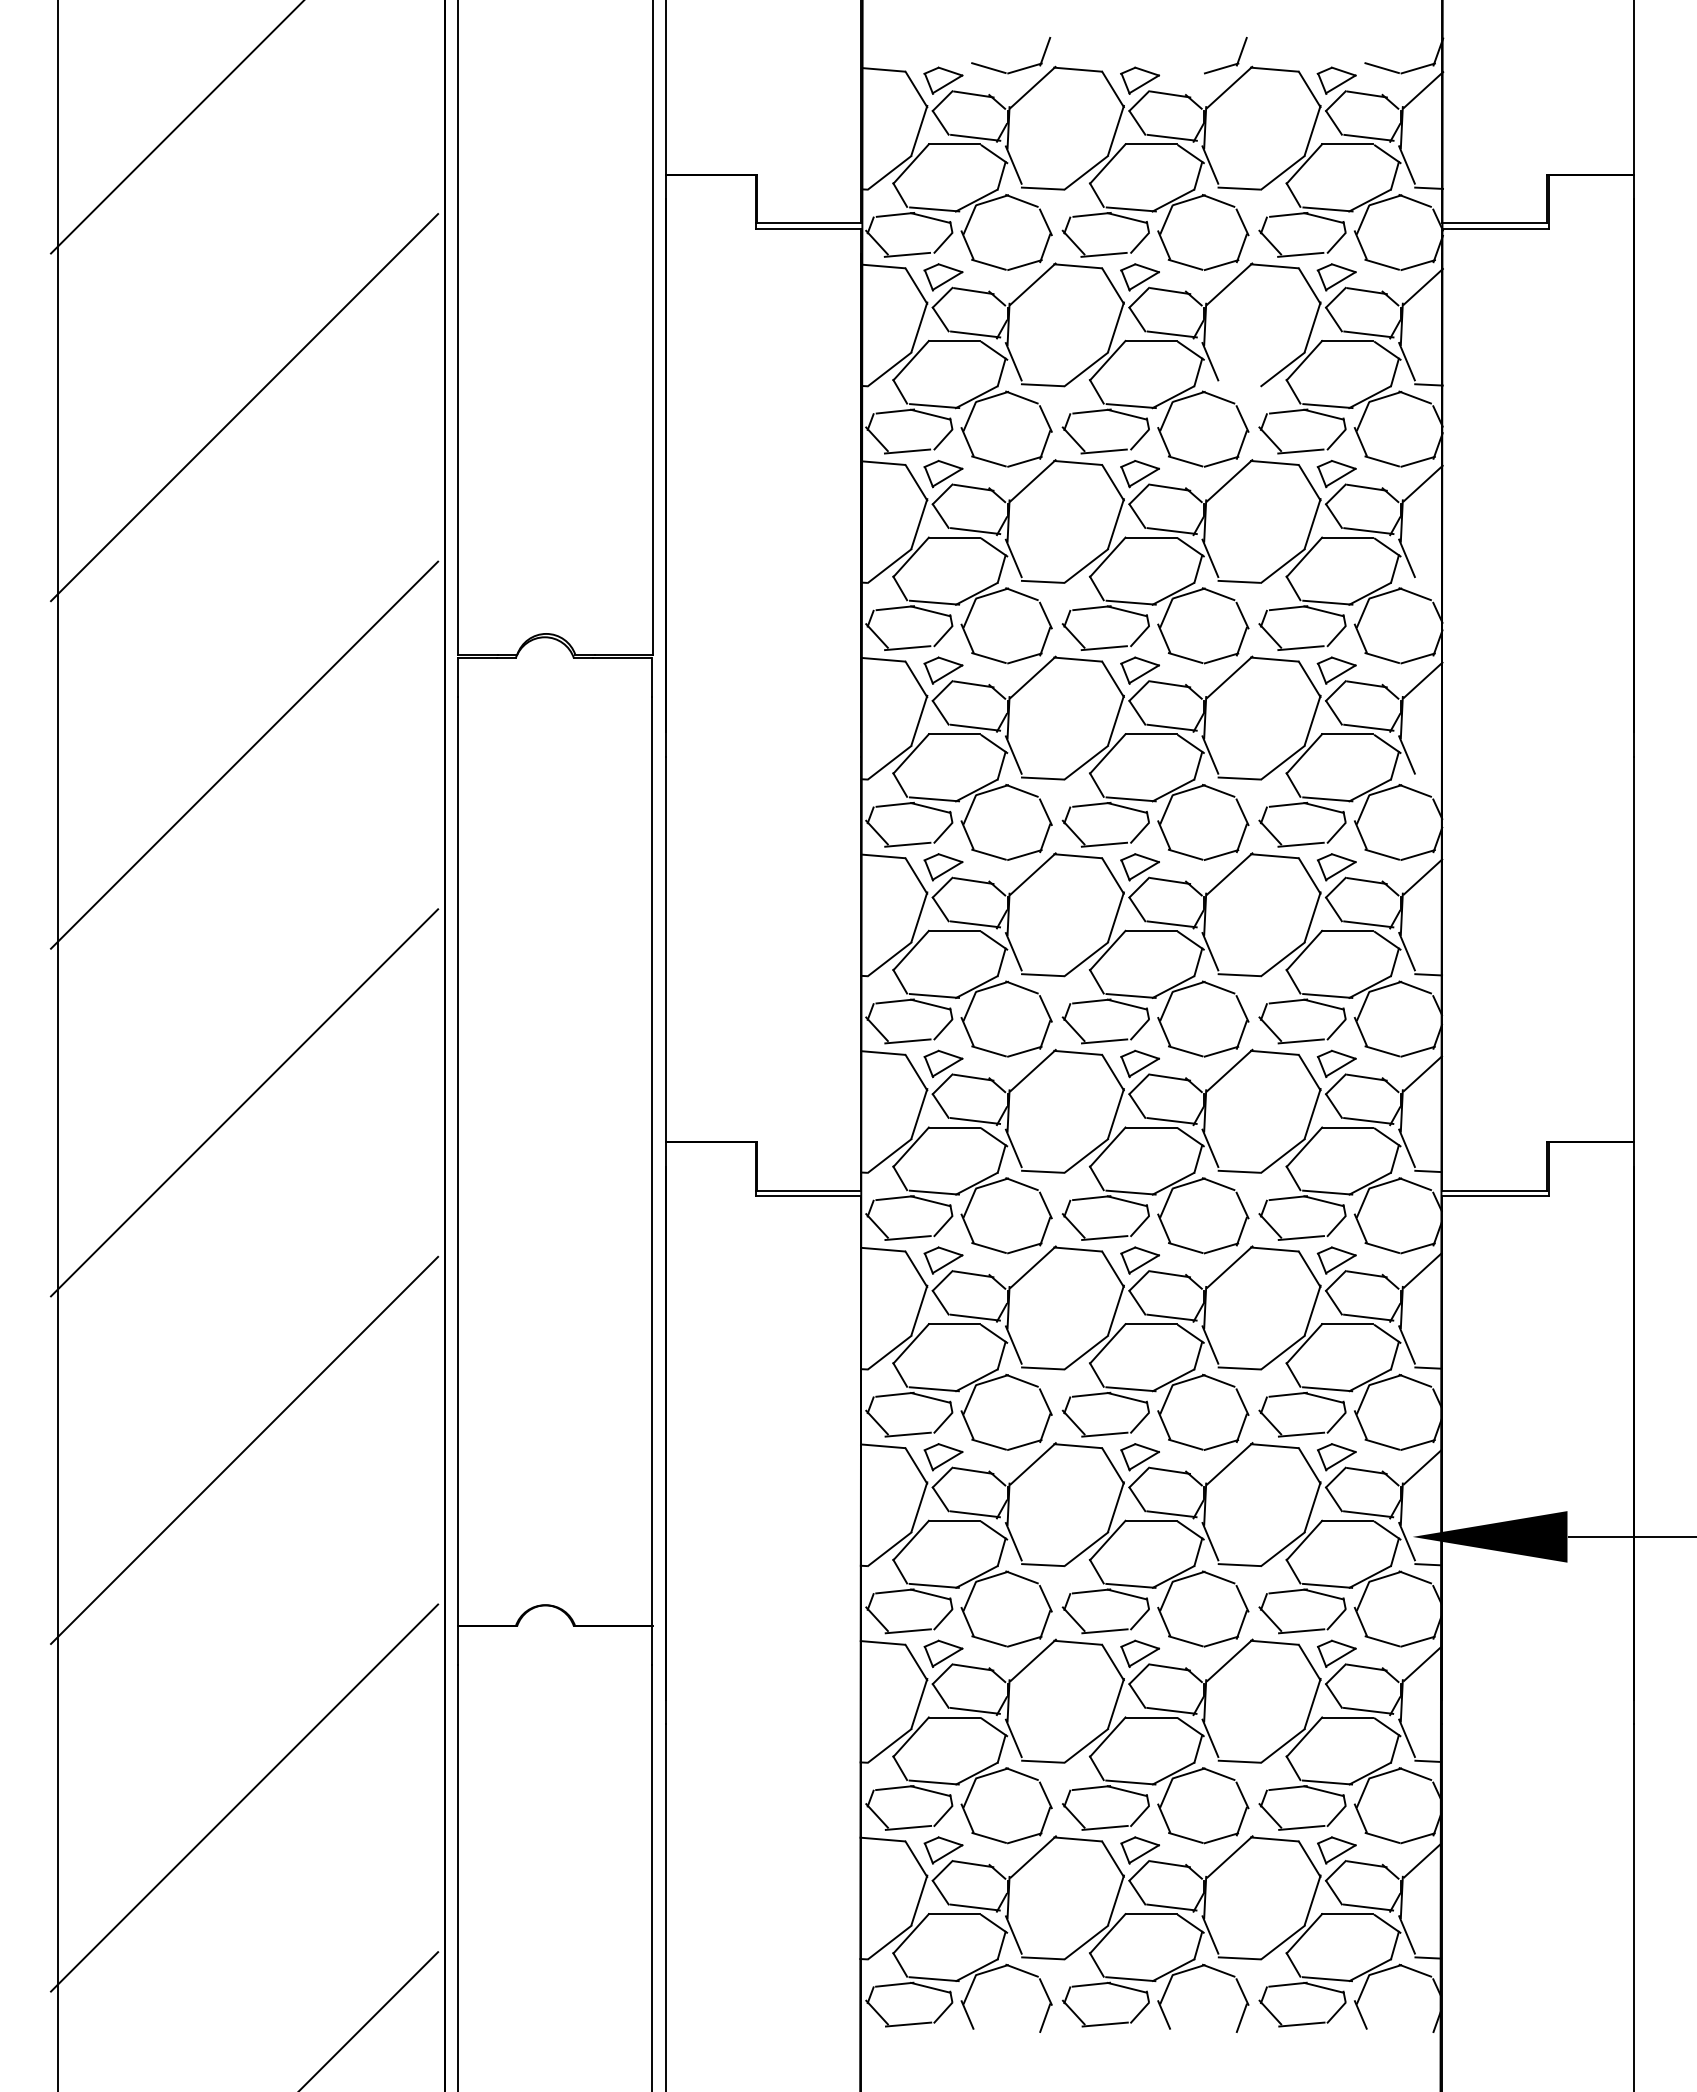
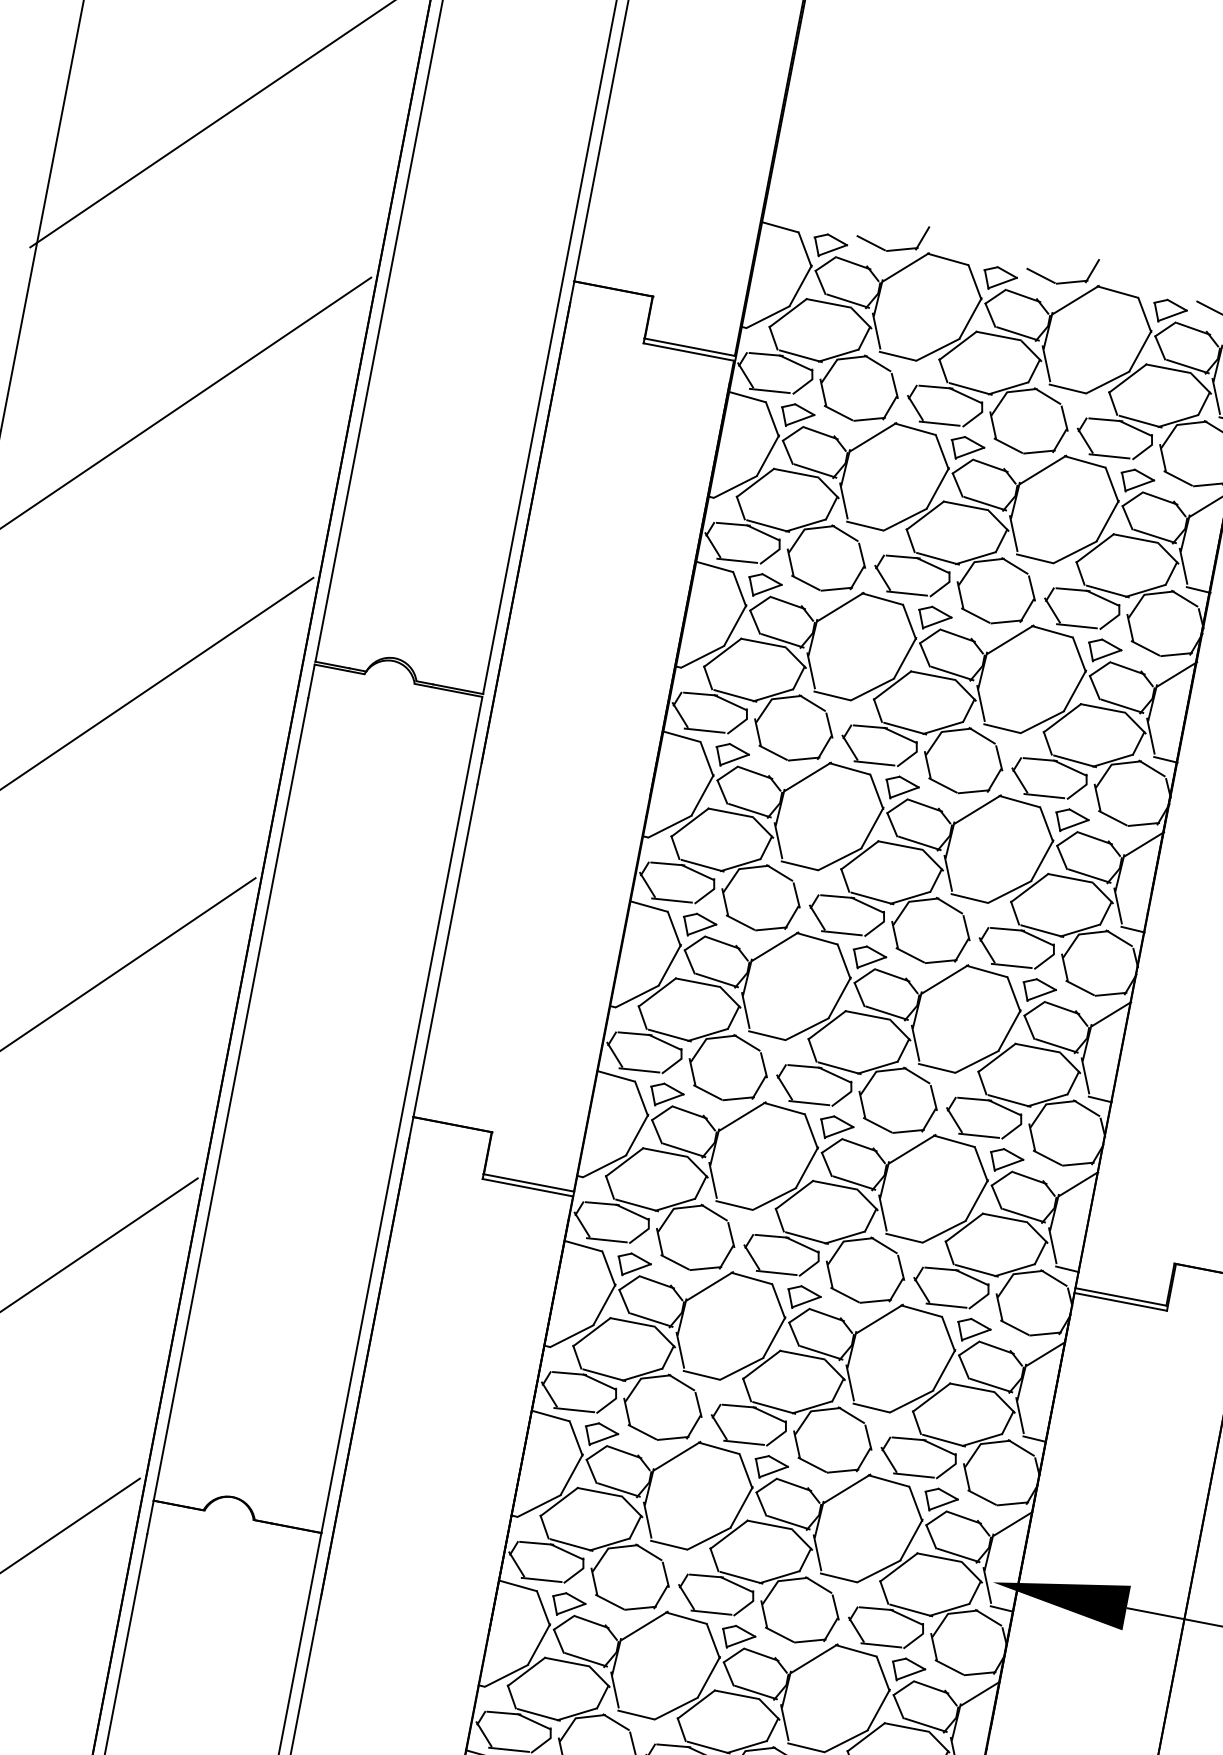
line: (1185, 68) -> (1040, 276), added
line: (1238, 385) -> (1034, 558), added
line: (1428, 581) -> (1165, 759), added
line: (1428, 777) -> (1132, 929), added

